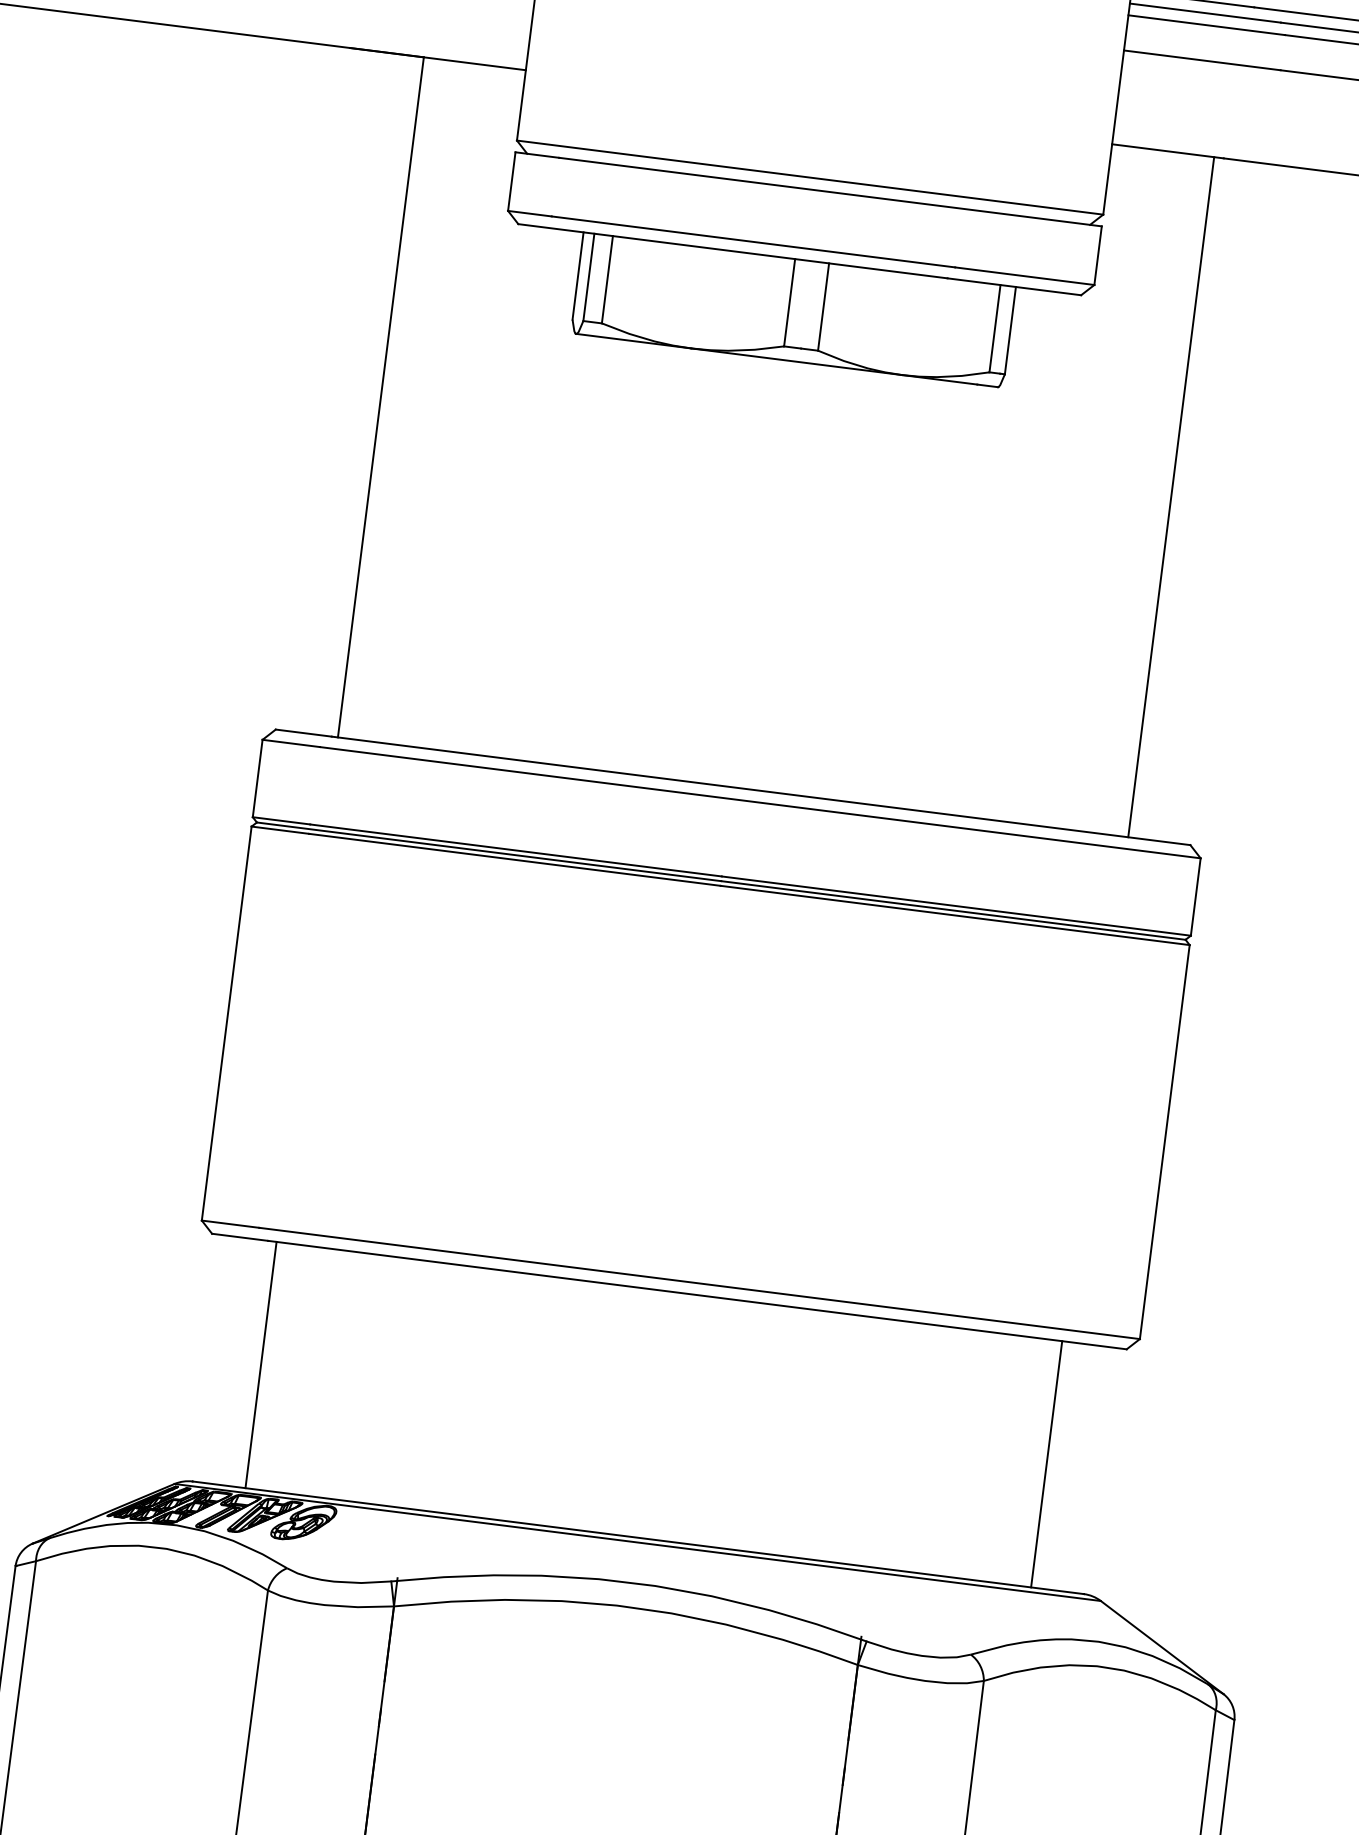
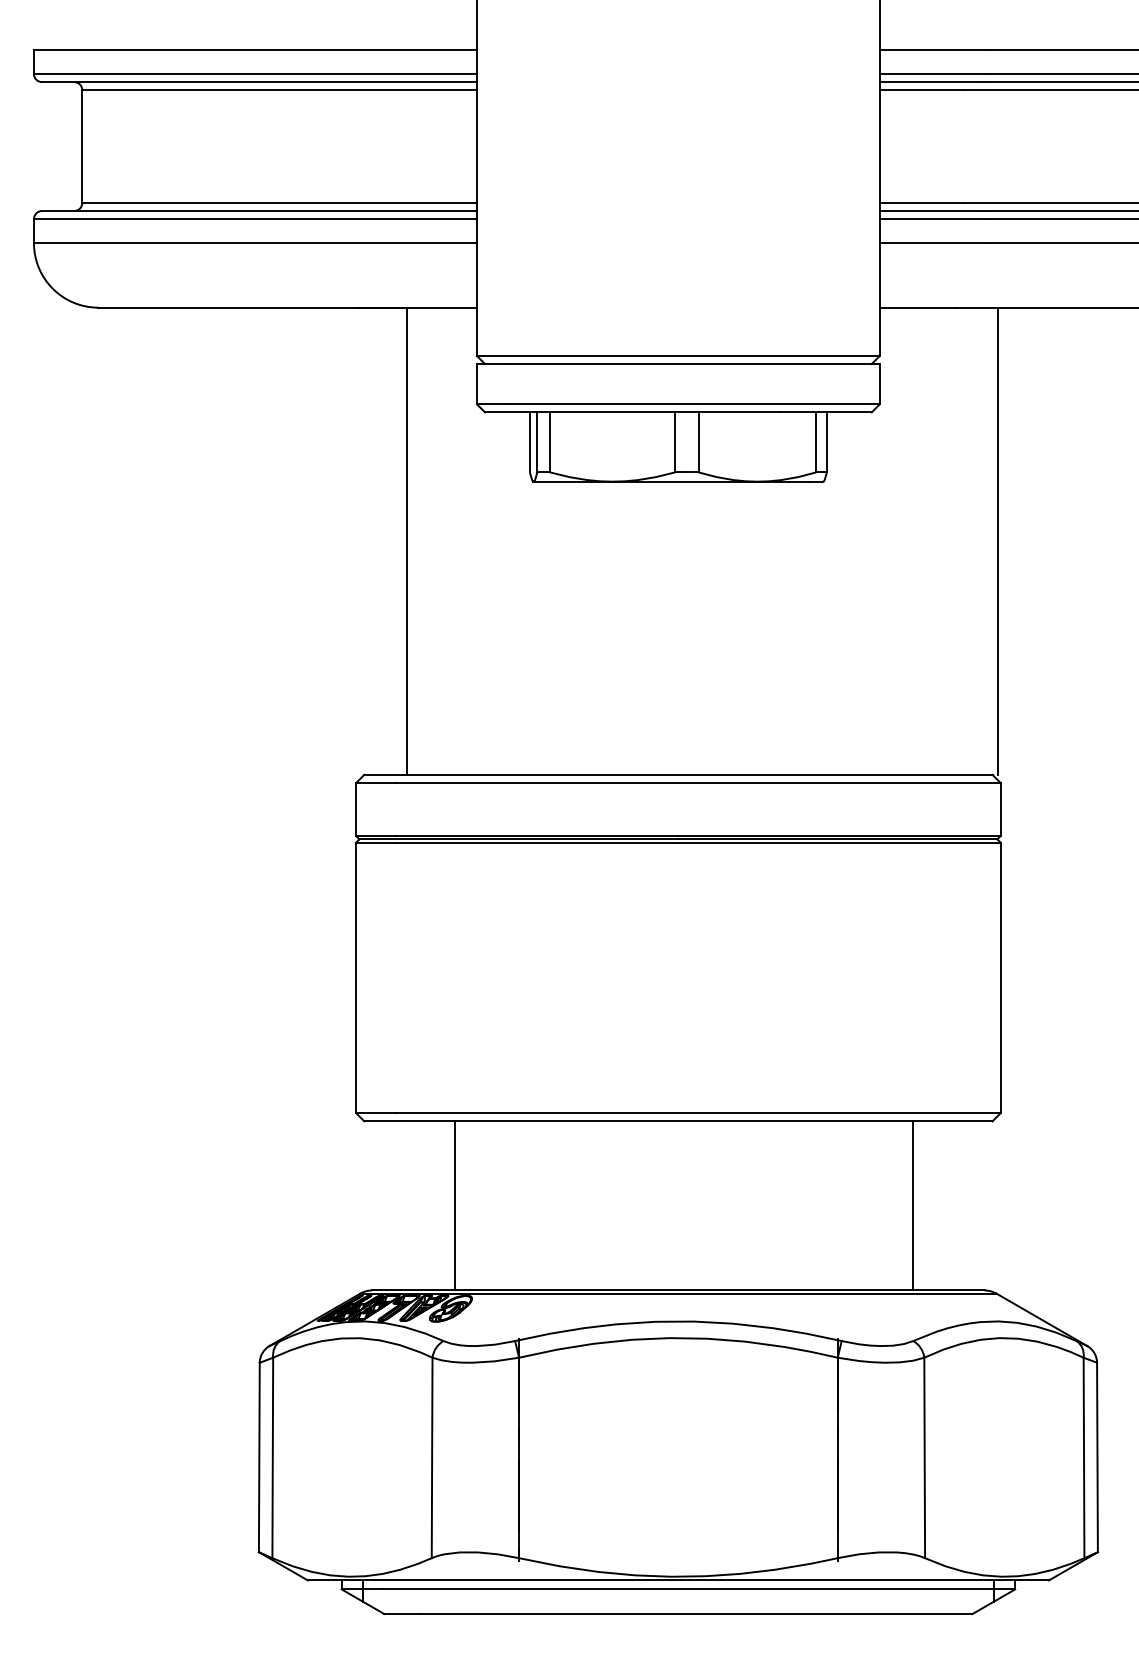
line: (1170, 495) -> (997, 540), moved
line: (261, 1364) -> (454, 1205), moved
line: (1047, 1463) -> (913, 1205), moved

